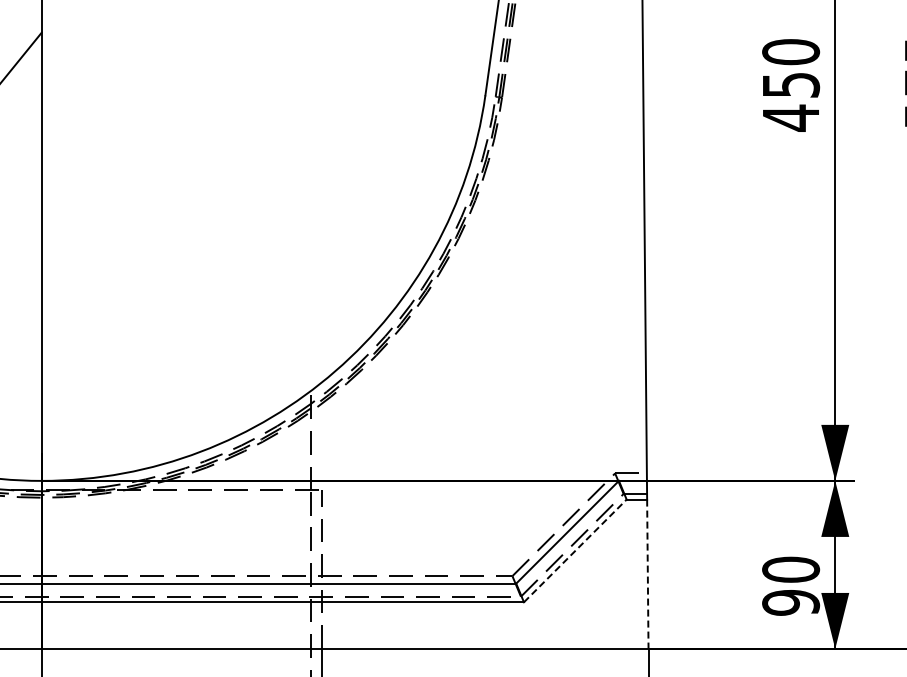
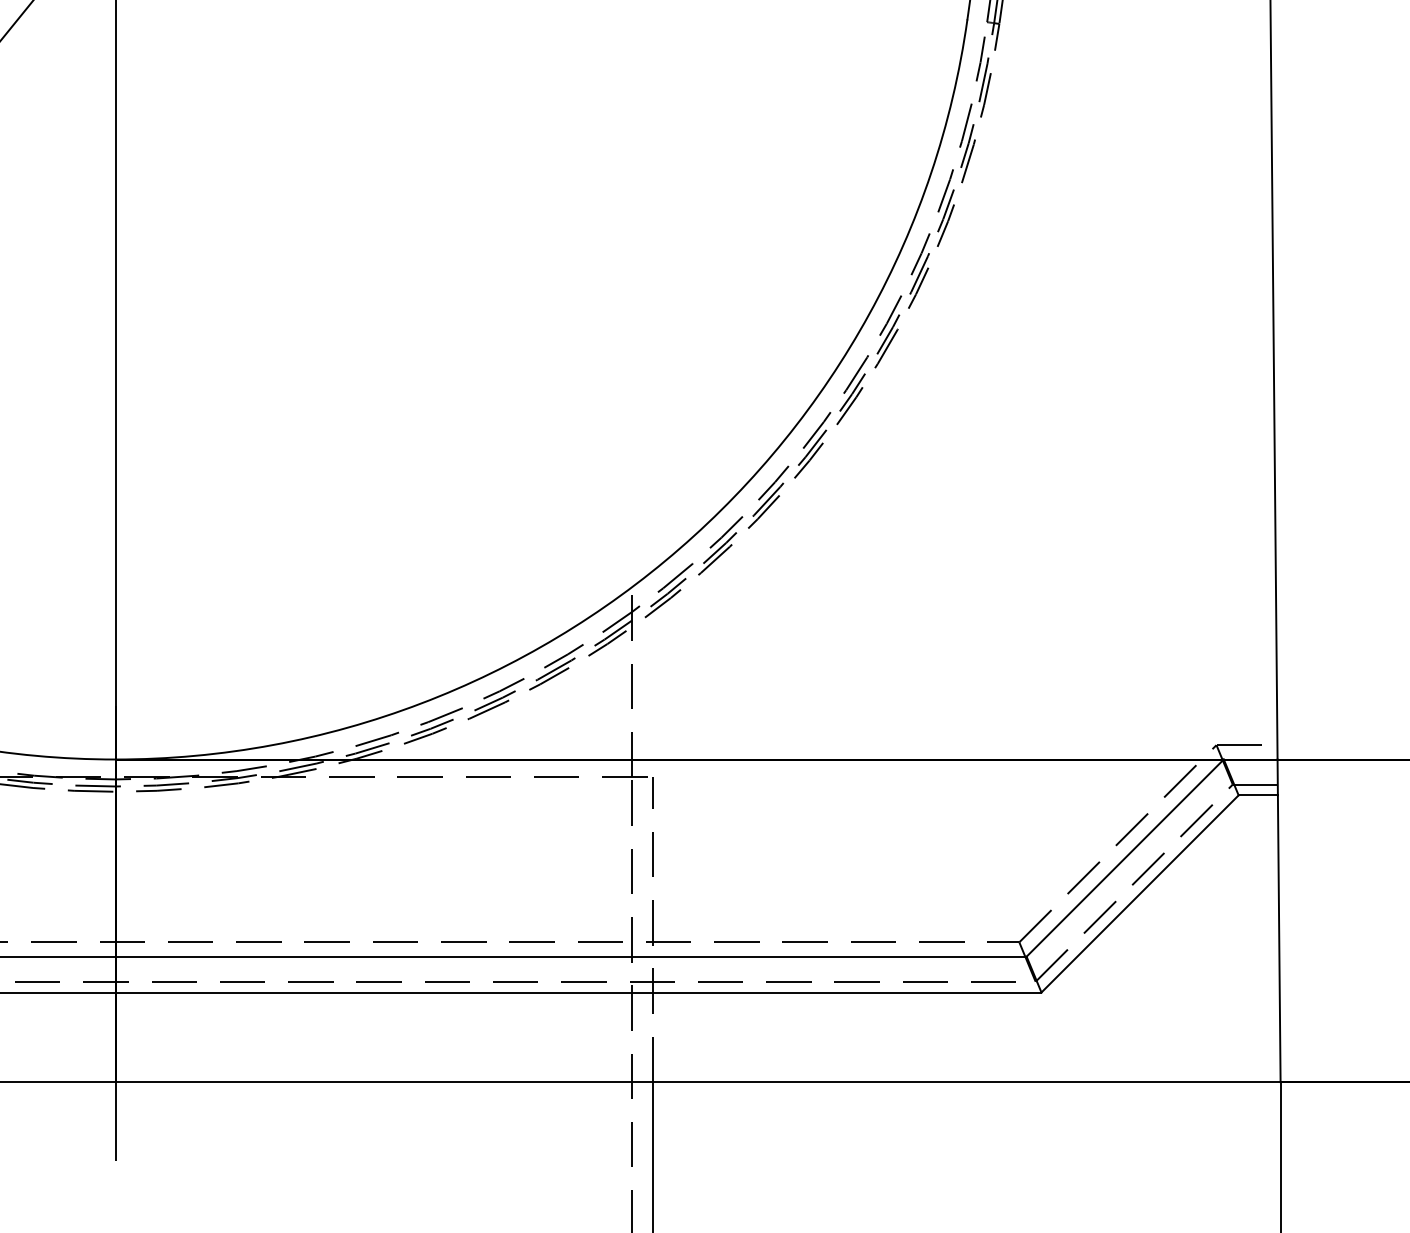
line: (575, 550) -> (1140, 893), dashed -> solid
line: (647, 574) -> (1278, 939), dashed -> solid

